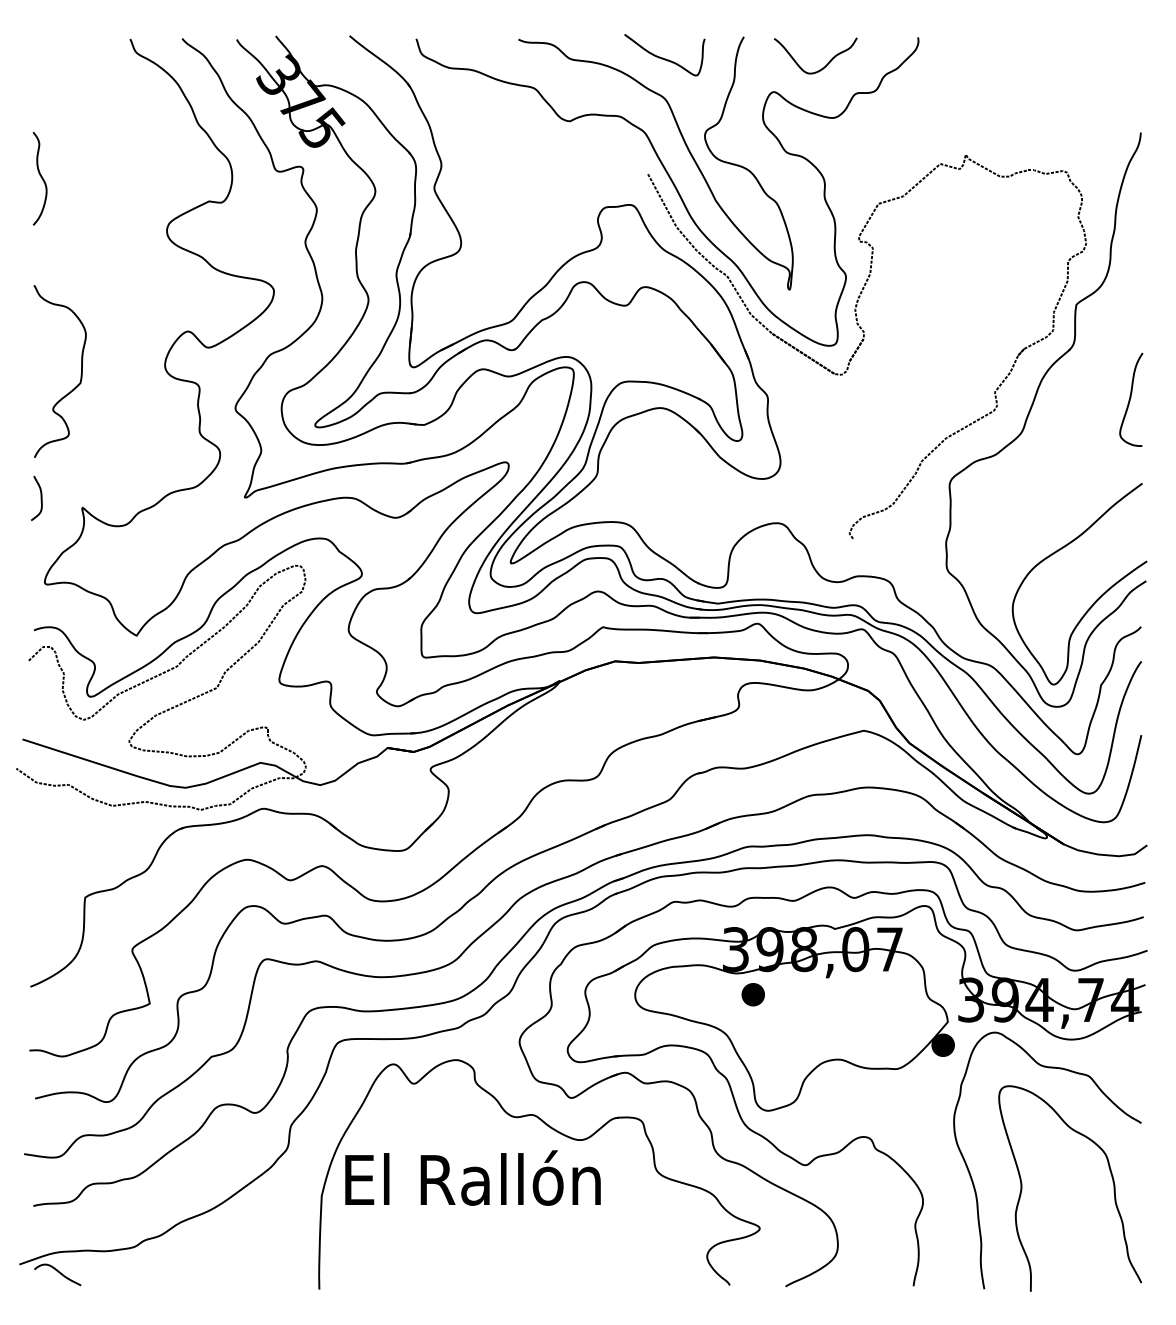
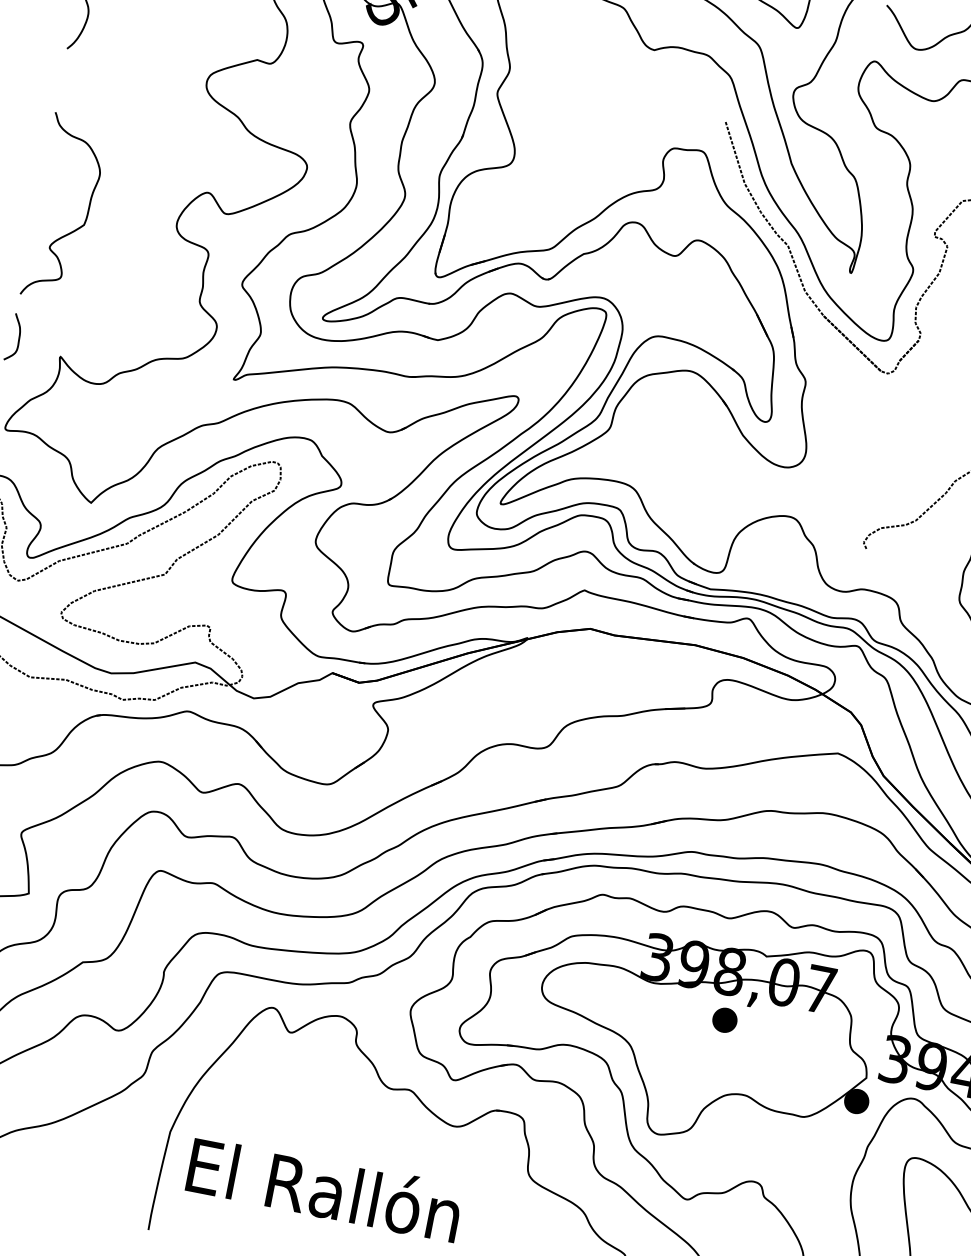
part: (752, 994) -> (724, 1019), moved
text: (472, 1177) -> (324, 1187), moved

